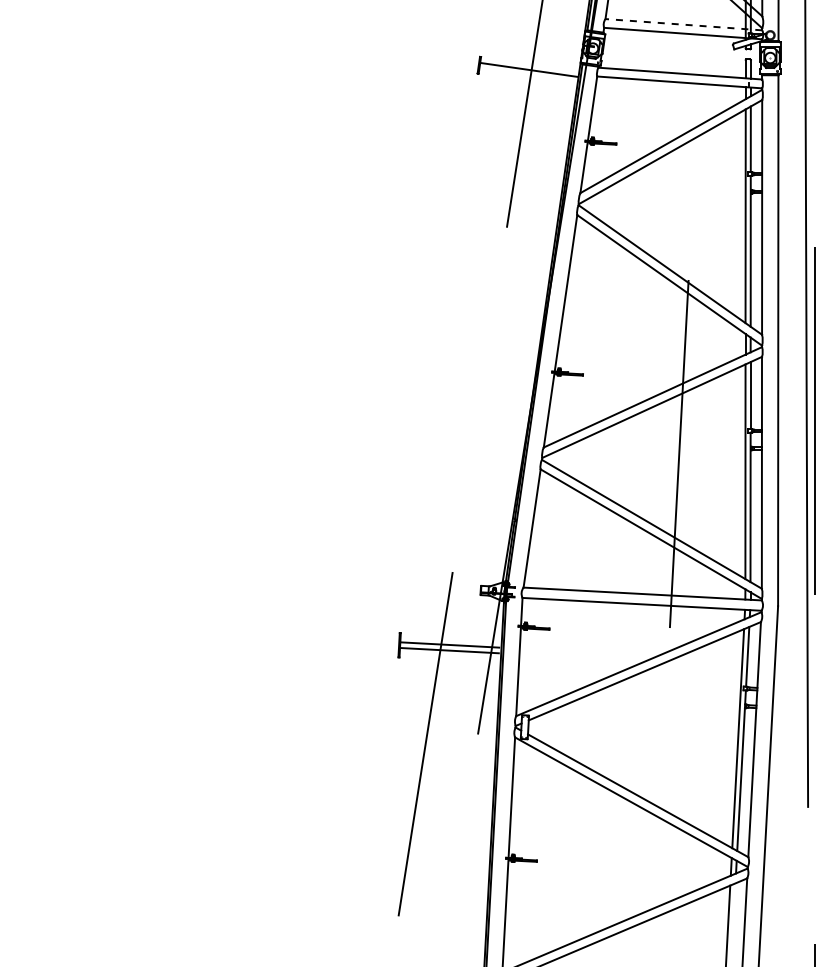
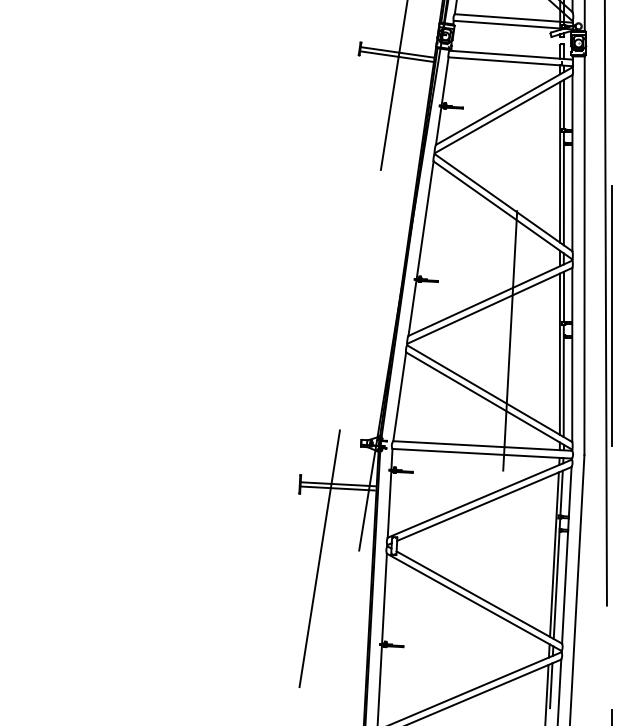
line: (683, 24) -> (513, 18), dashed -> solid
line: (528, 75) -> (396, 56), added
line: (733, 913) -> (550, 685), added

